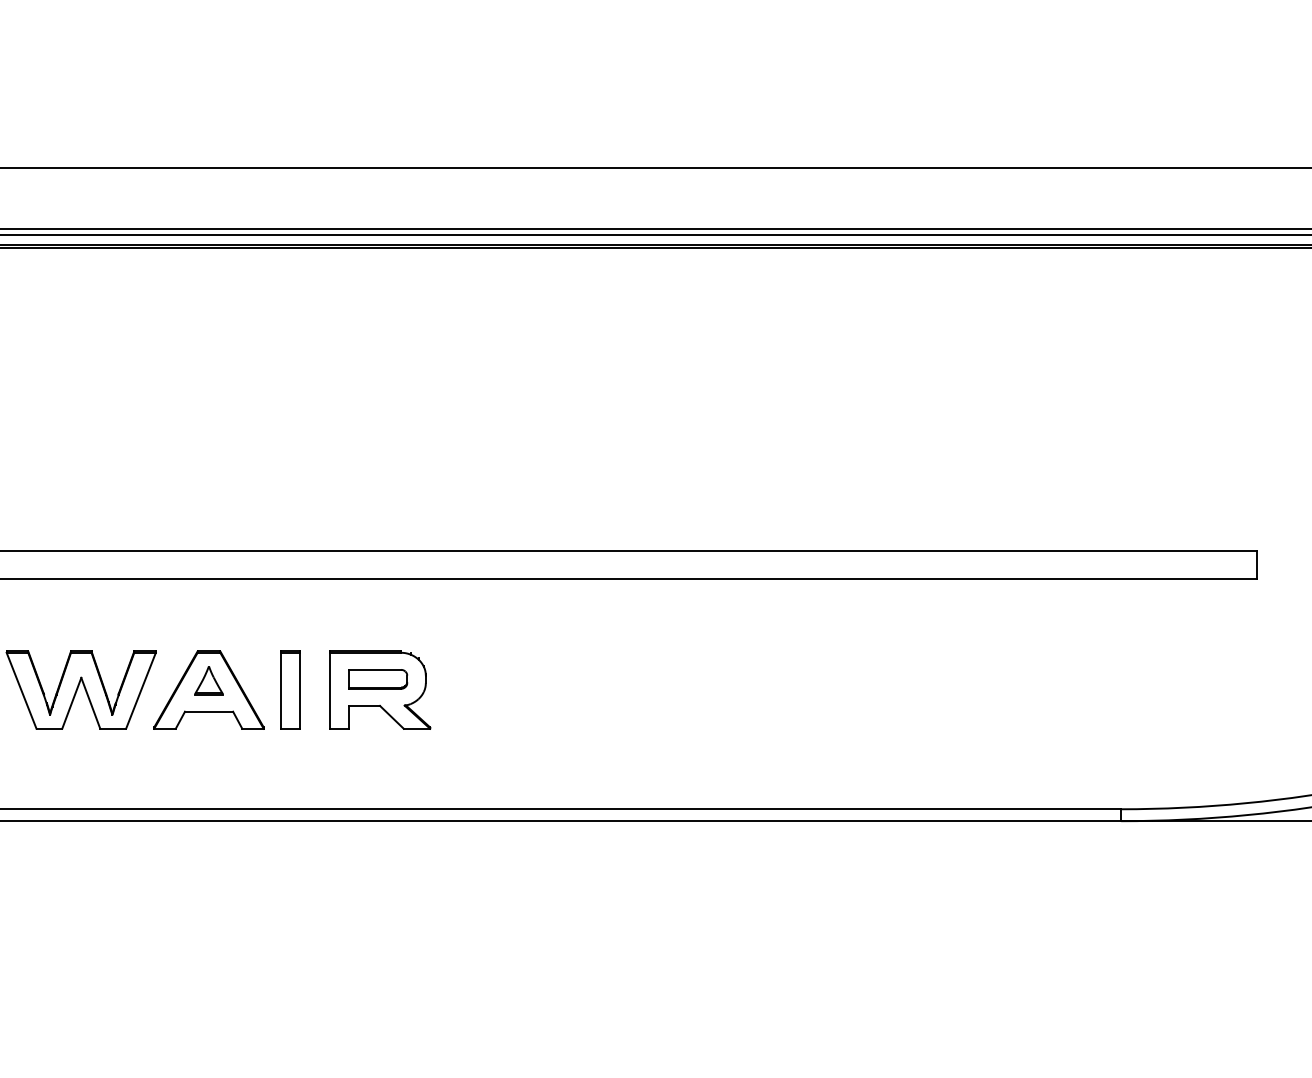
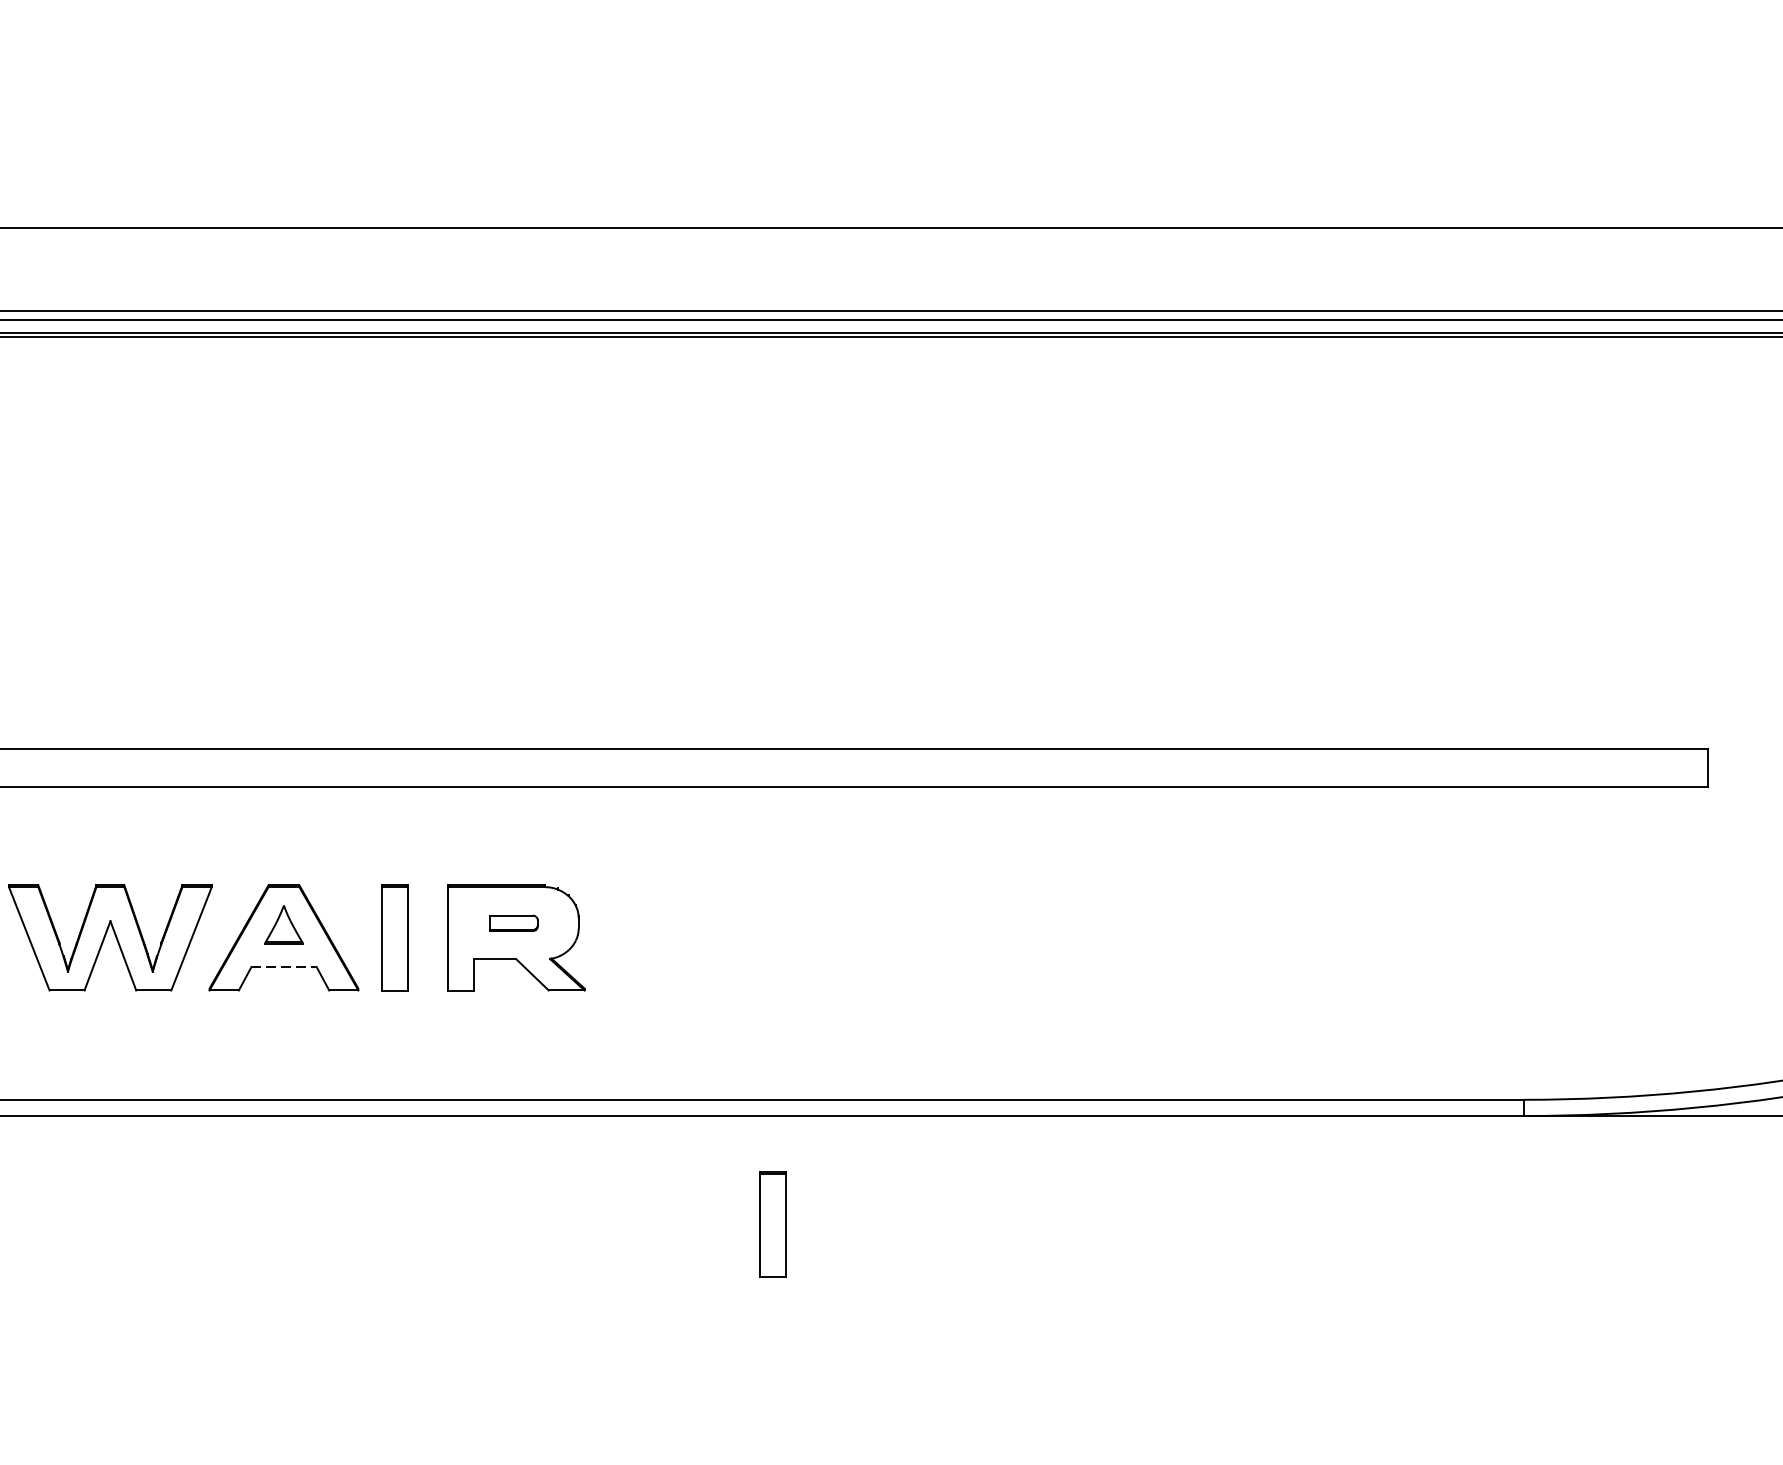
part: (378, 679) -> (514, 923), size x0.6
line: (209, 711) -> (284, 966), solid -> dashed
part: (568, 900) -> (772, 1223), added

